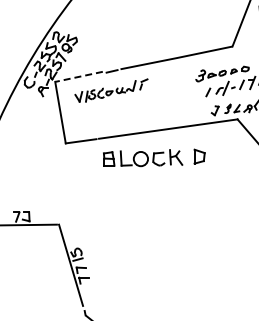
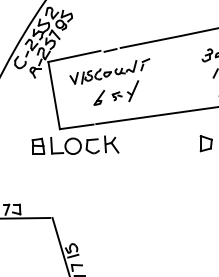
line: (78, 76) -> (73, 56), dashed -> solid
part: (117, 110) -> (116, 93), added
part: (143, 158) -> (76, 145), moved

